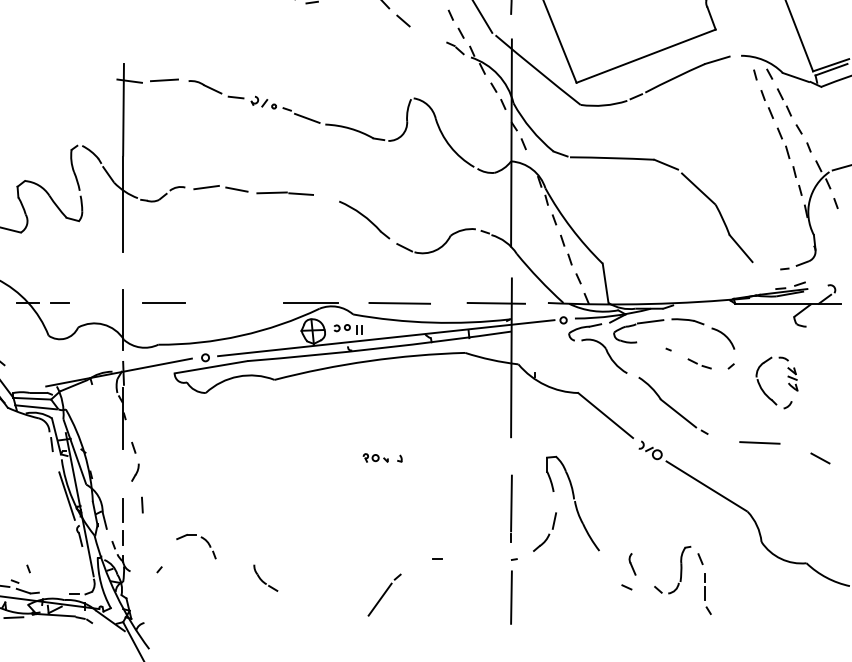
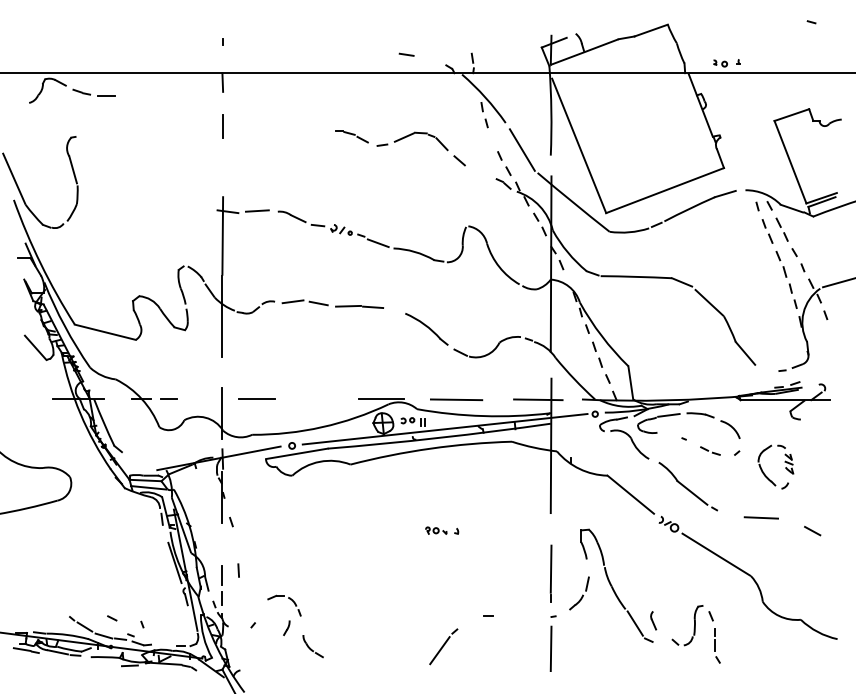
part: (135, 471) -> (286, 627), moved
line: (609, 567) -> (634, 623), added
part: (265, 578) -> (312, 646), moved

